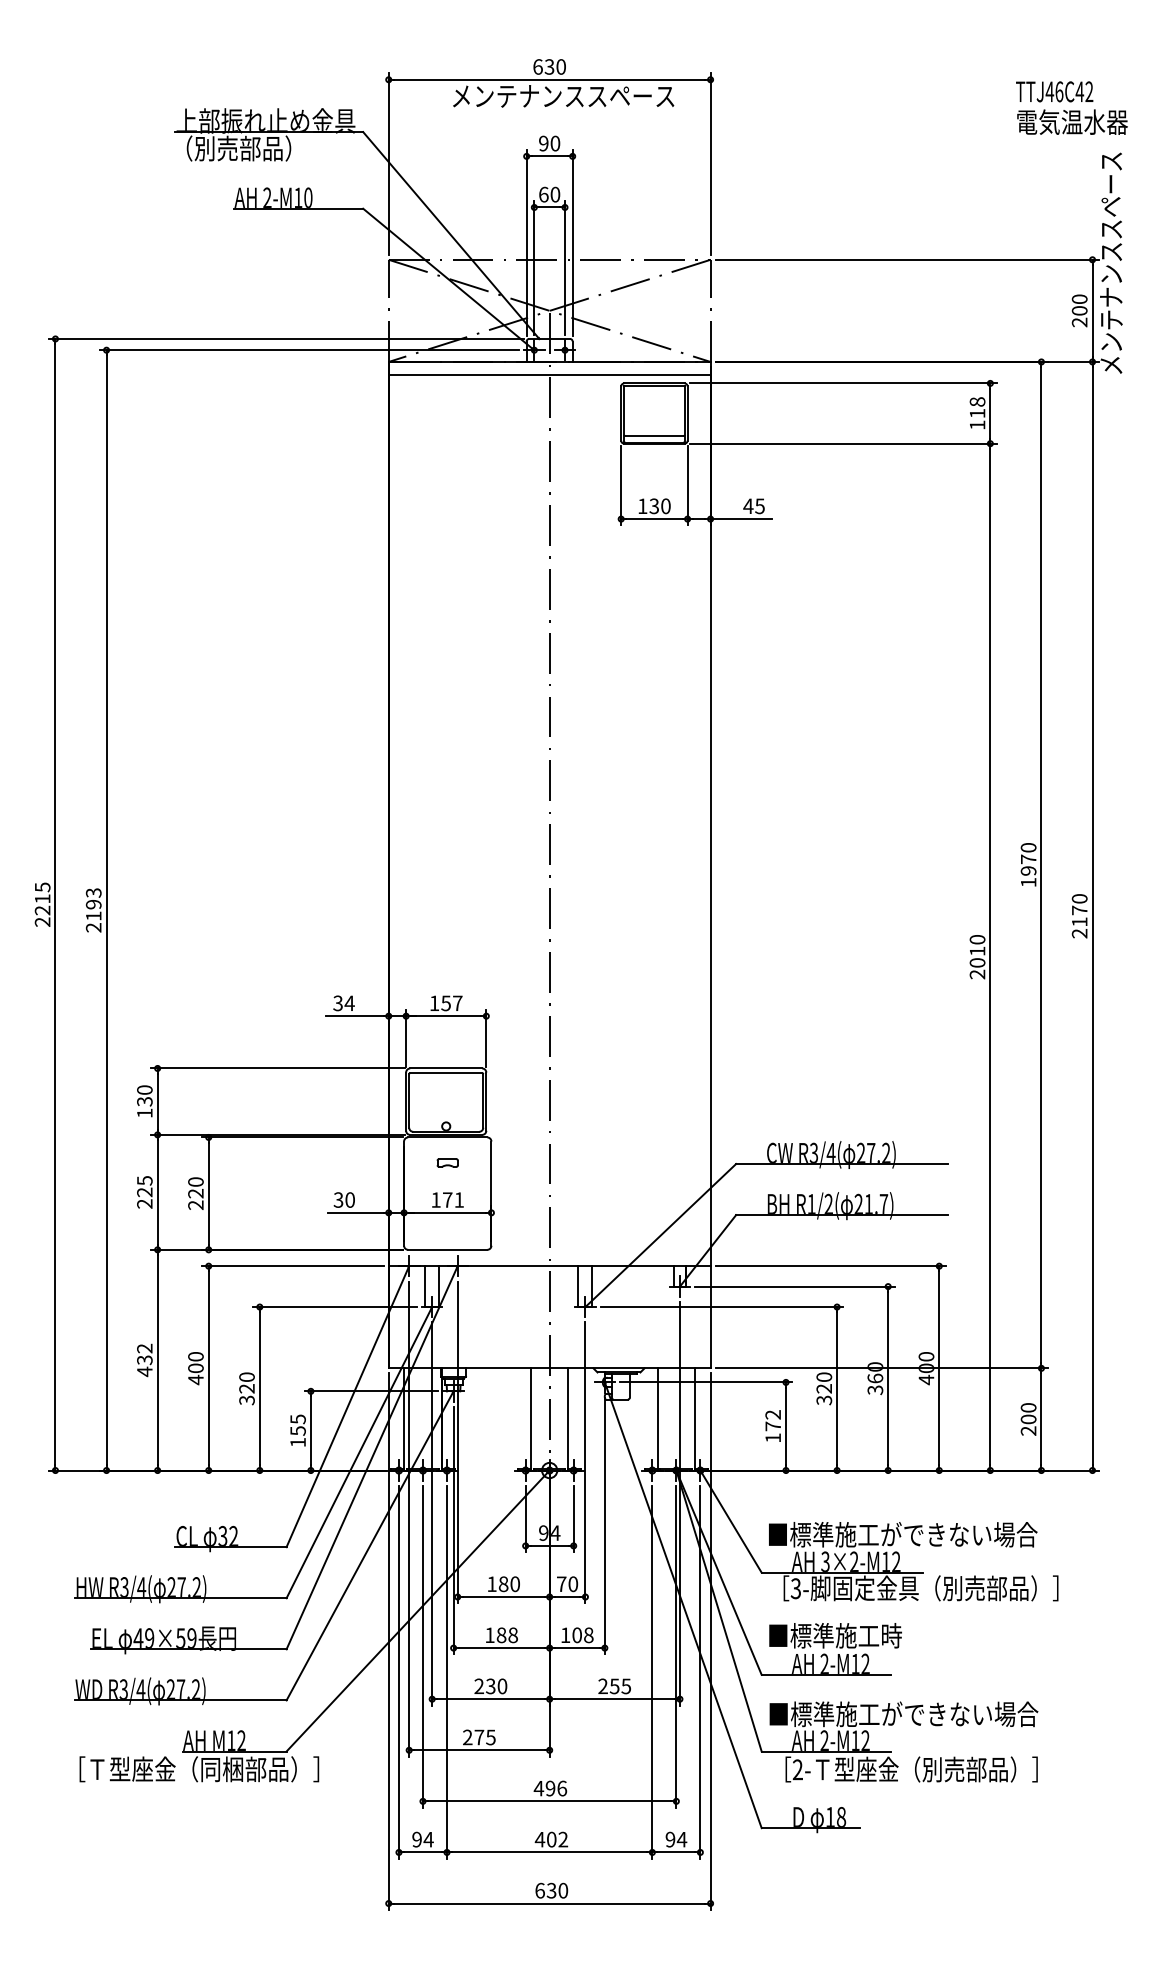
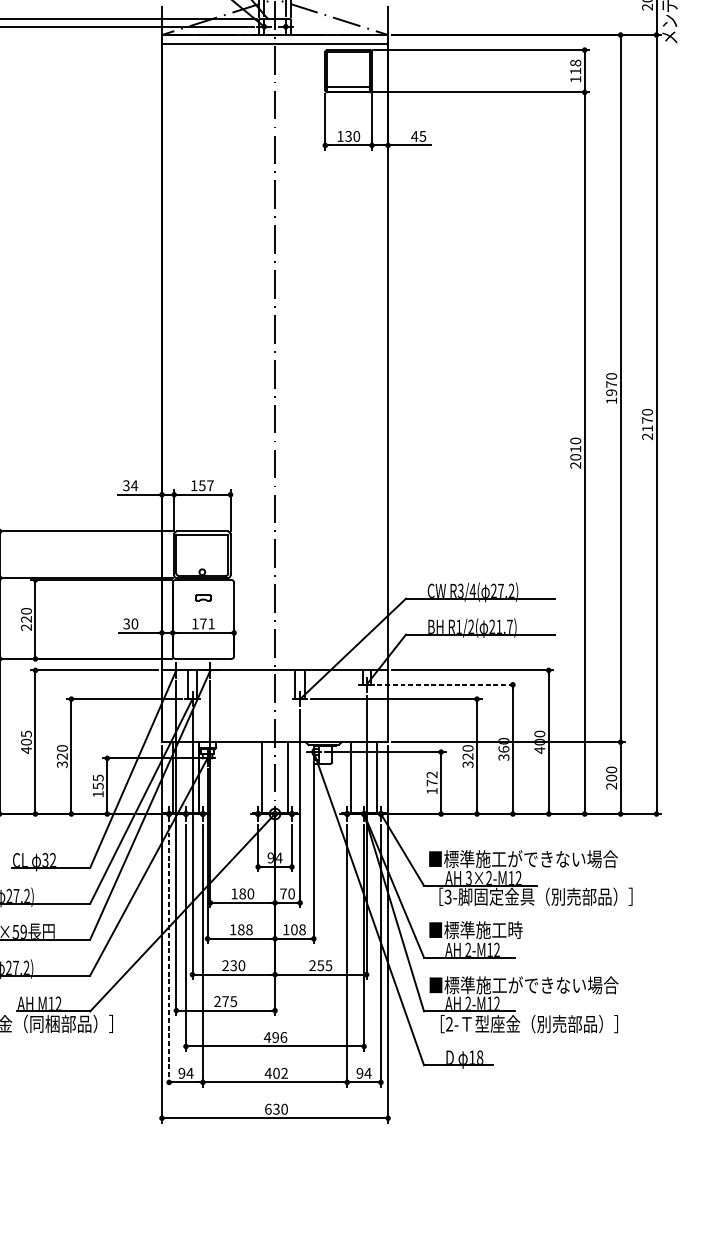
line: (794, 1286) -> (447, 684), solid -> dashed
text: (195, 1356) -> (26, 733), 400 -> 405
line: (398, 1672) -> (168, 955), solid -> dashed

